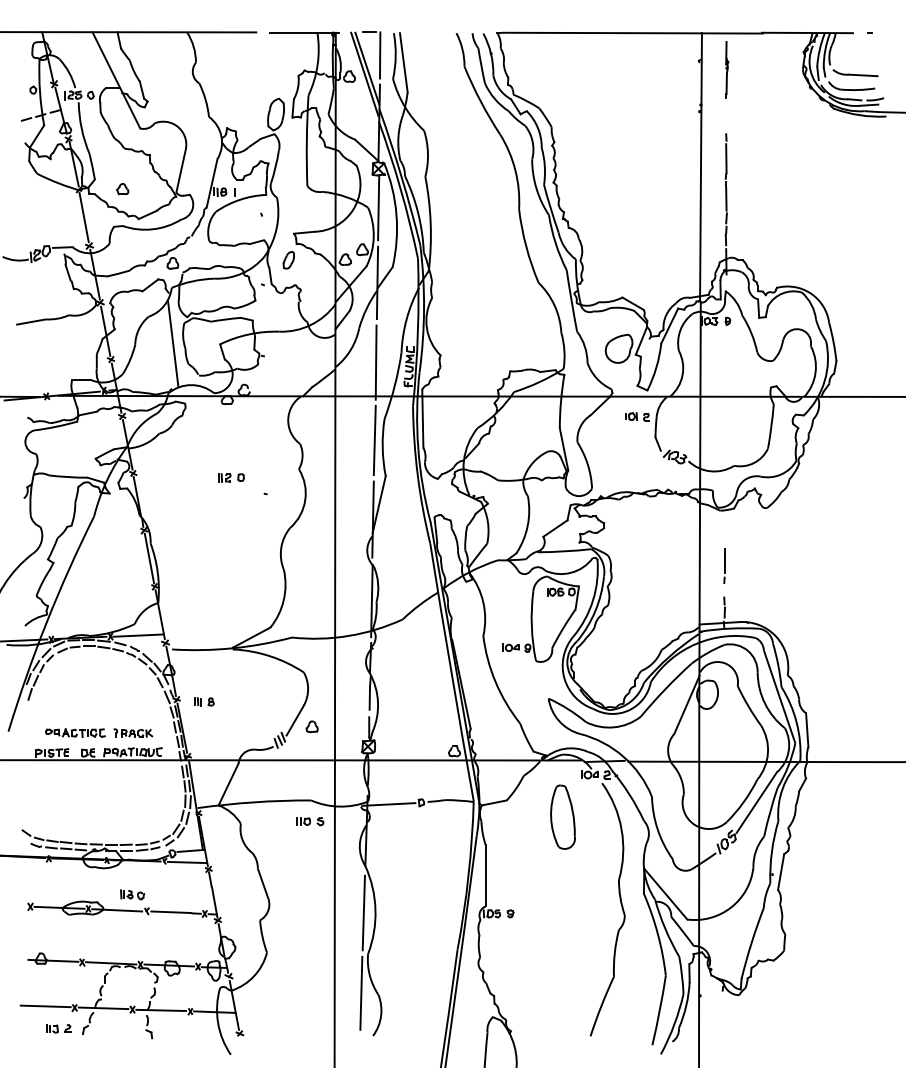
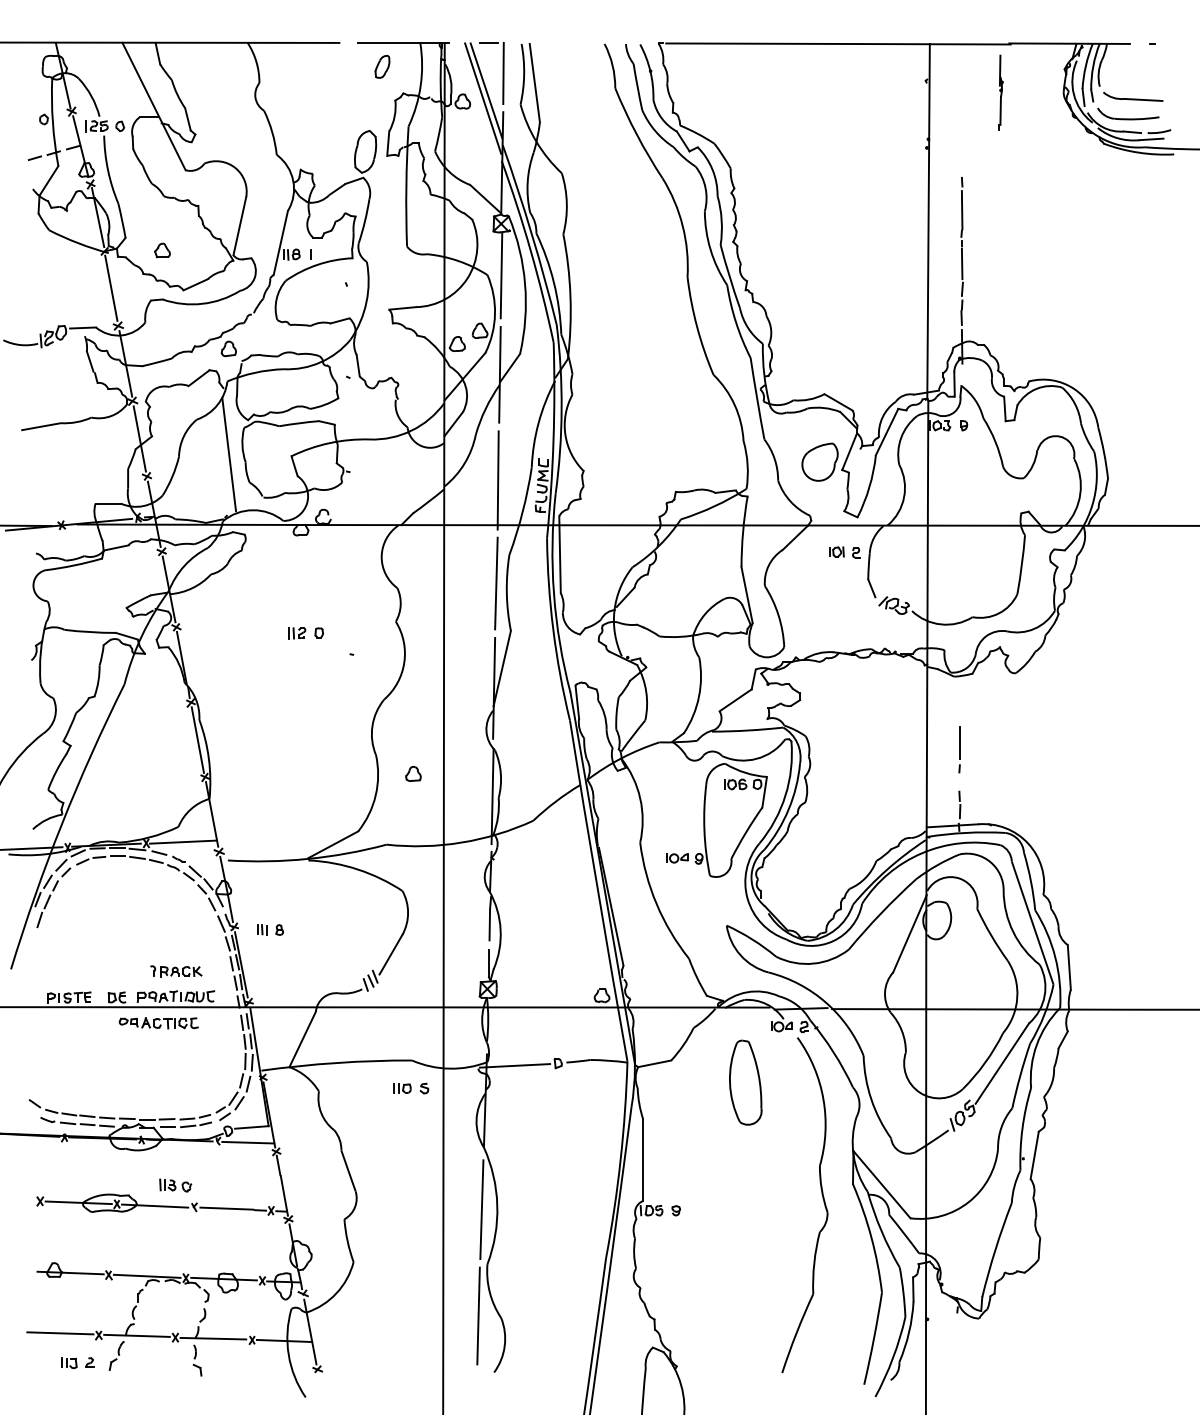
part: (726, 69) -> (1000, 92), moved
part: (288, 260) -> (382, 66), moved
part: (312, 726) -> (413, 773), moved
part: (75, 733) -> (158, 1023), moved

